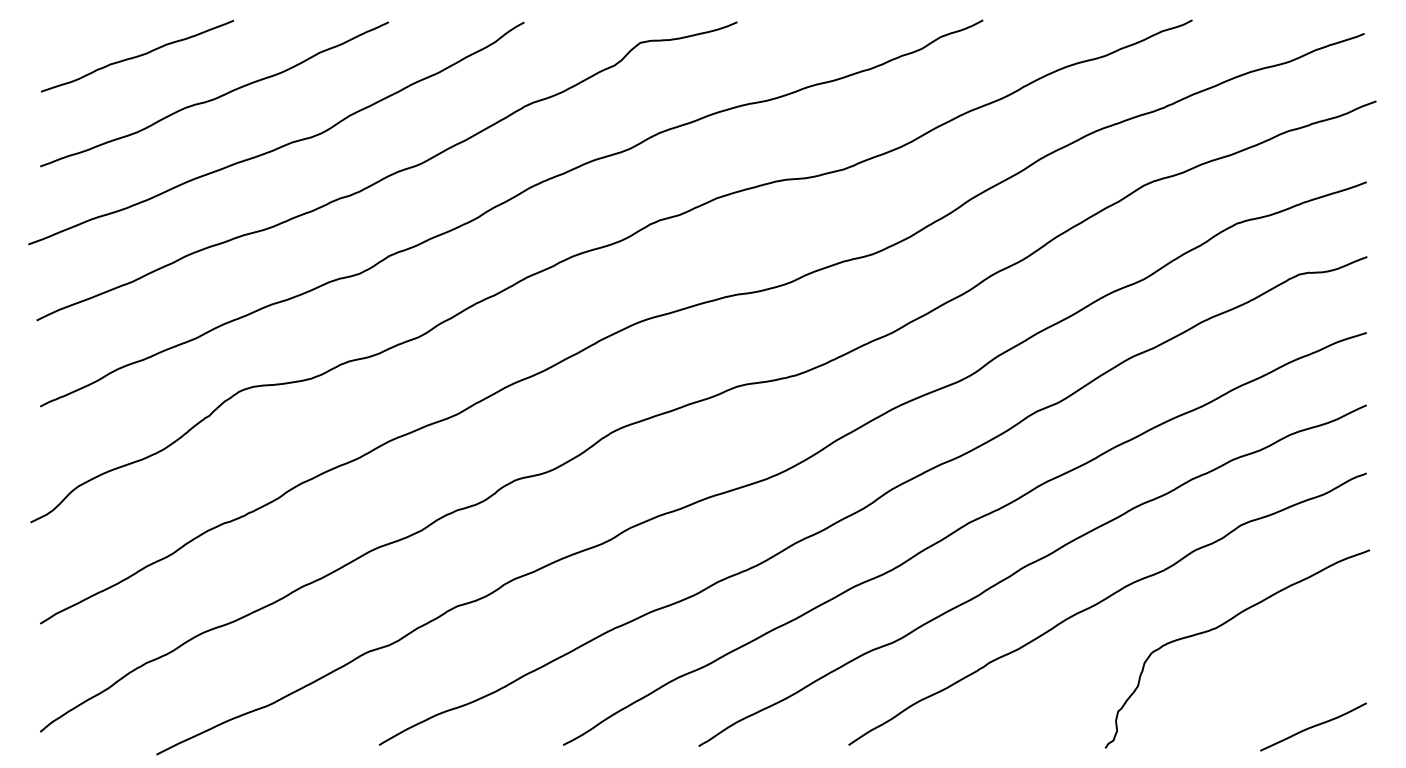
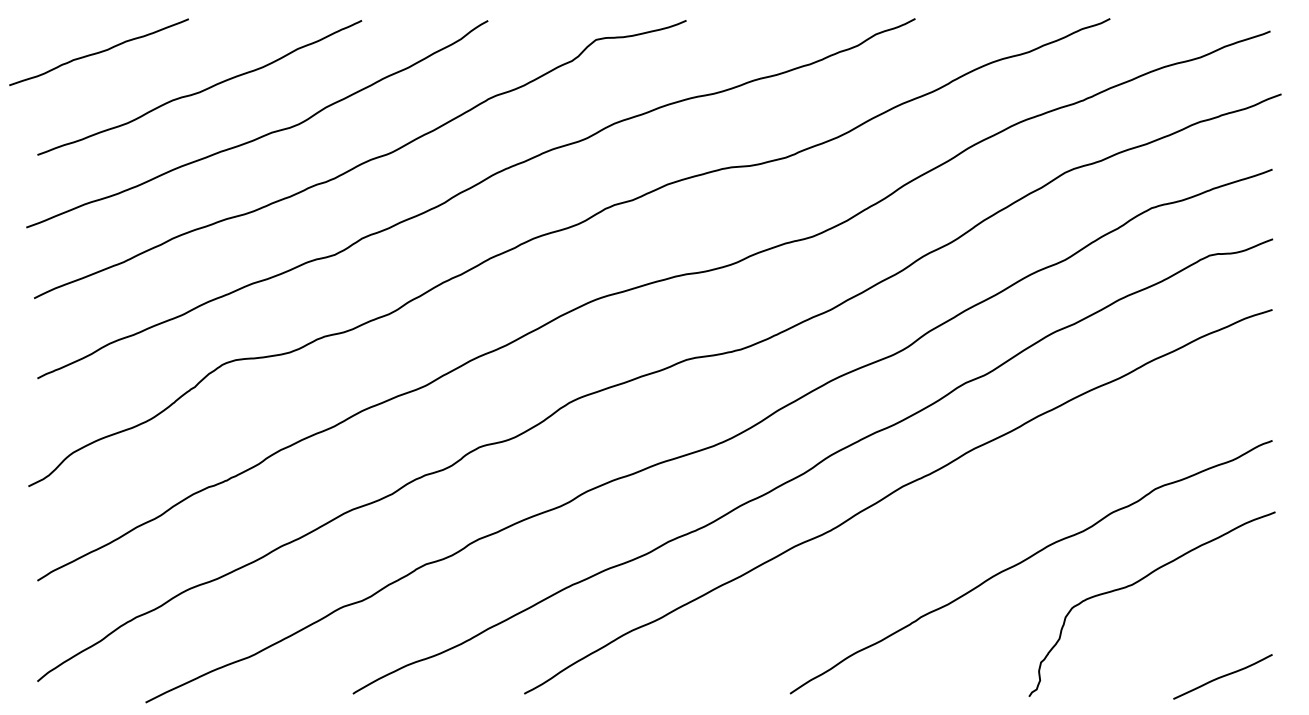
curve: (137, 56) -> (99, 52), moved
curve: (1027, 566) -> (956, 527), removed

